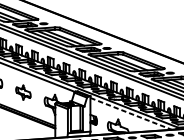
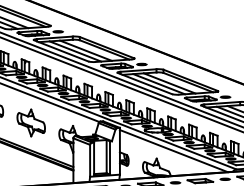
part: (22, 92) -> (30, 122), size x1.43
line: (130, 114) -> (173, 151), dashed -> solid

